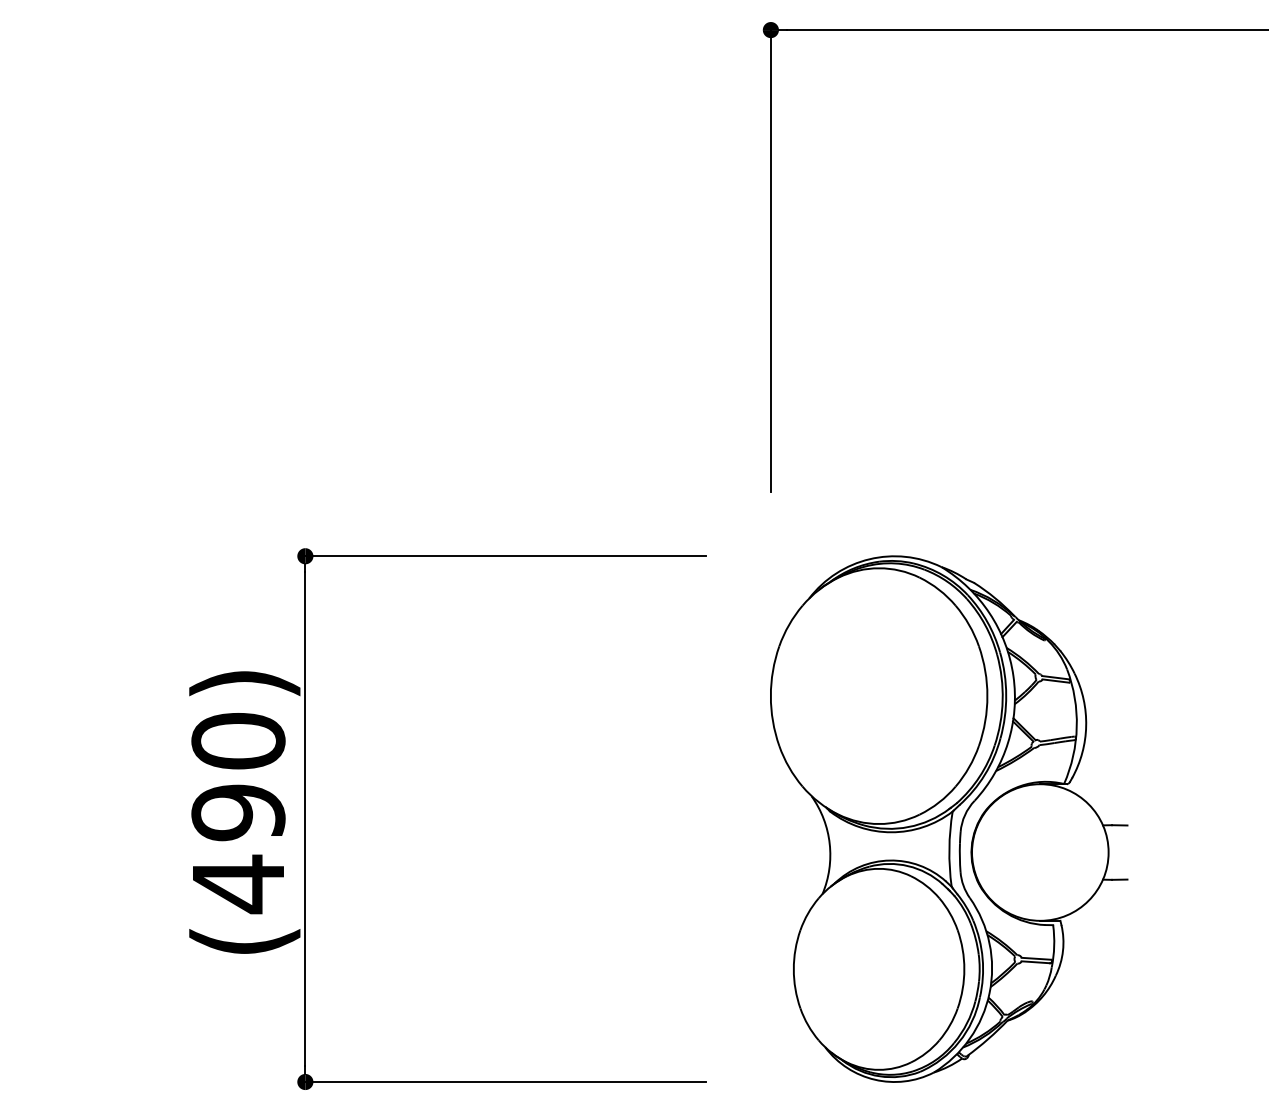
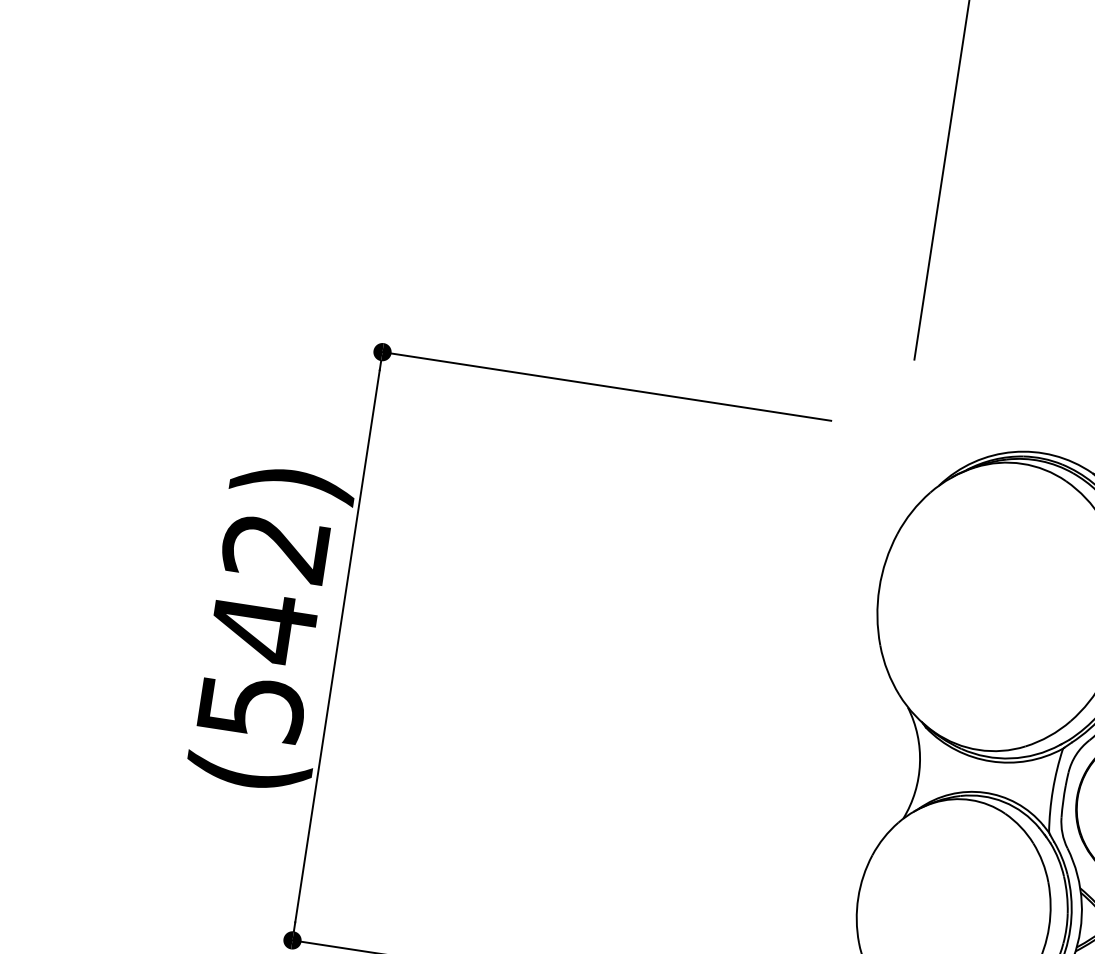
text: (238, 813) -> (263, 628), (490) -> (542)

